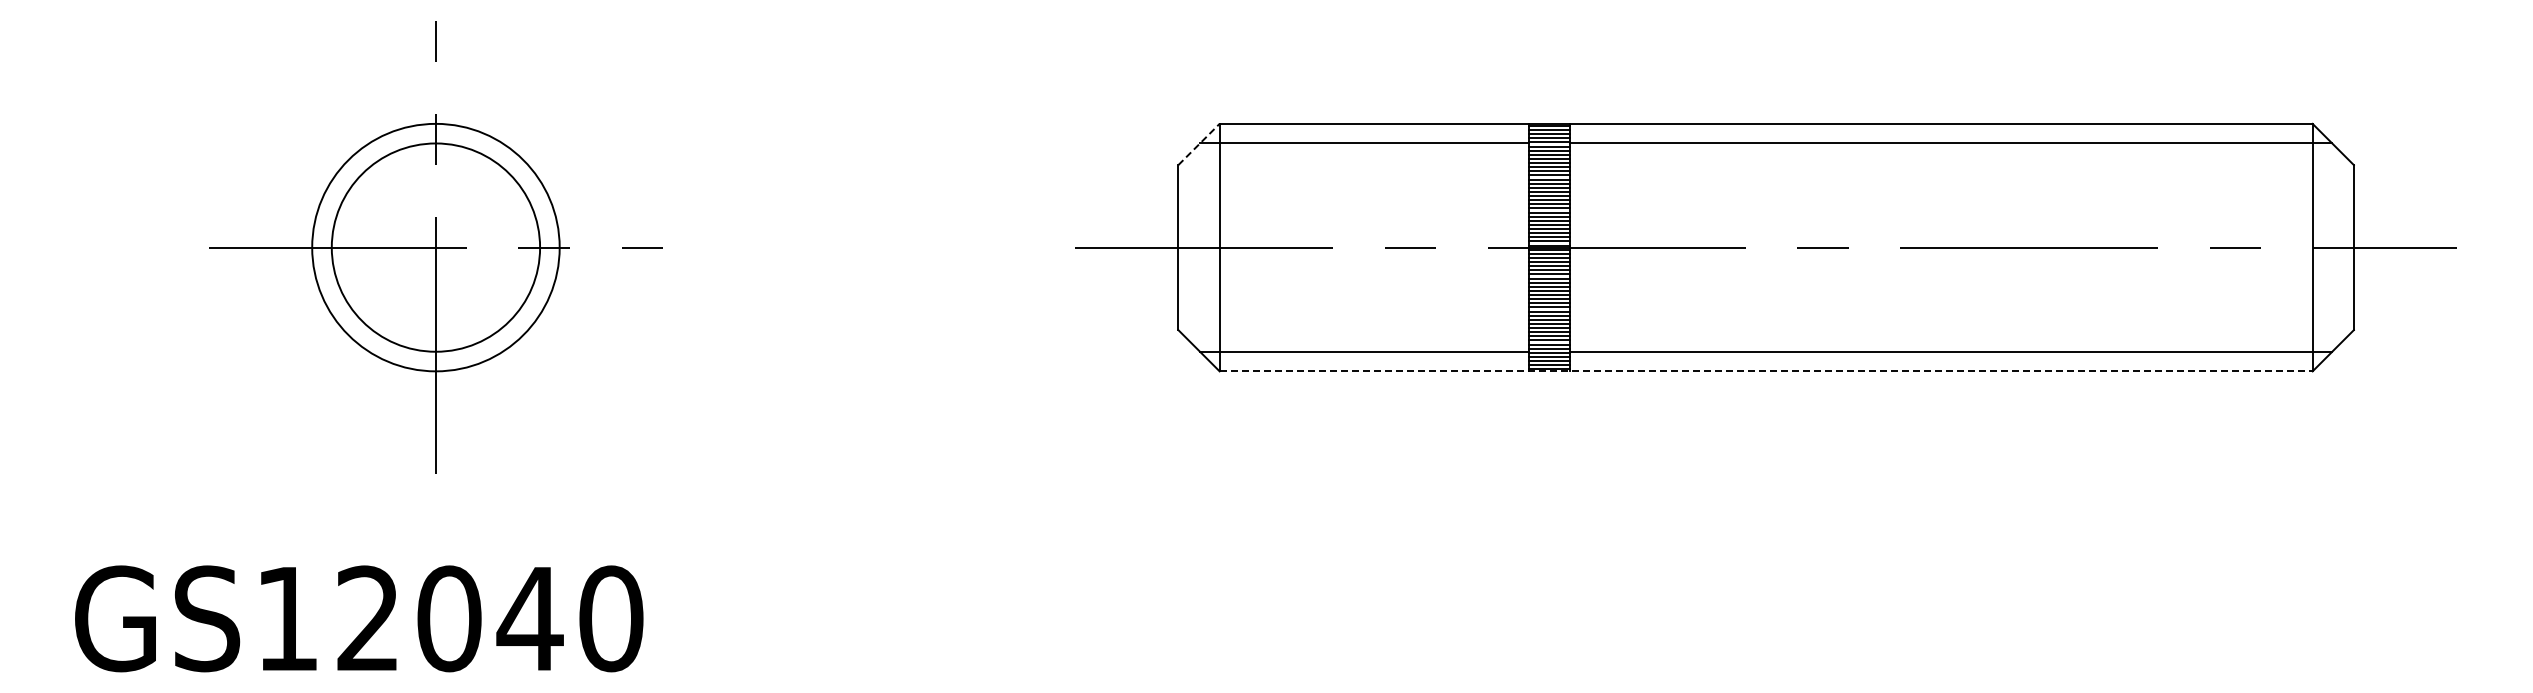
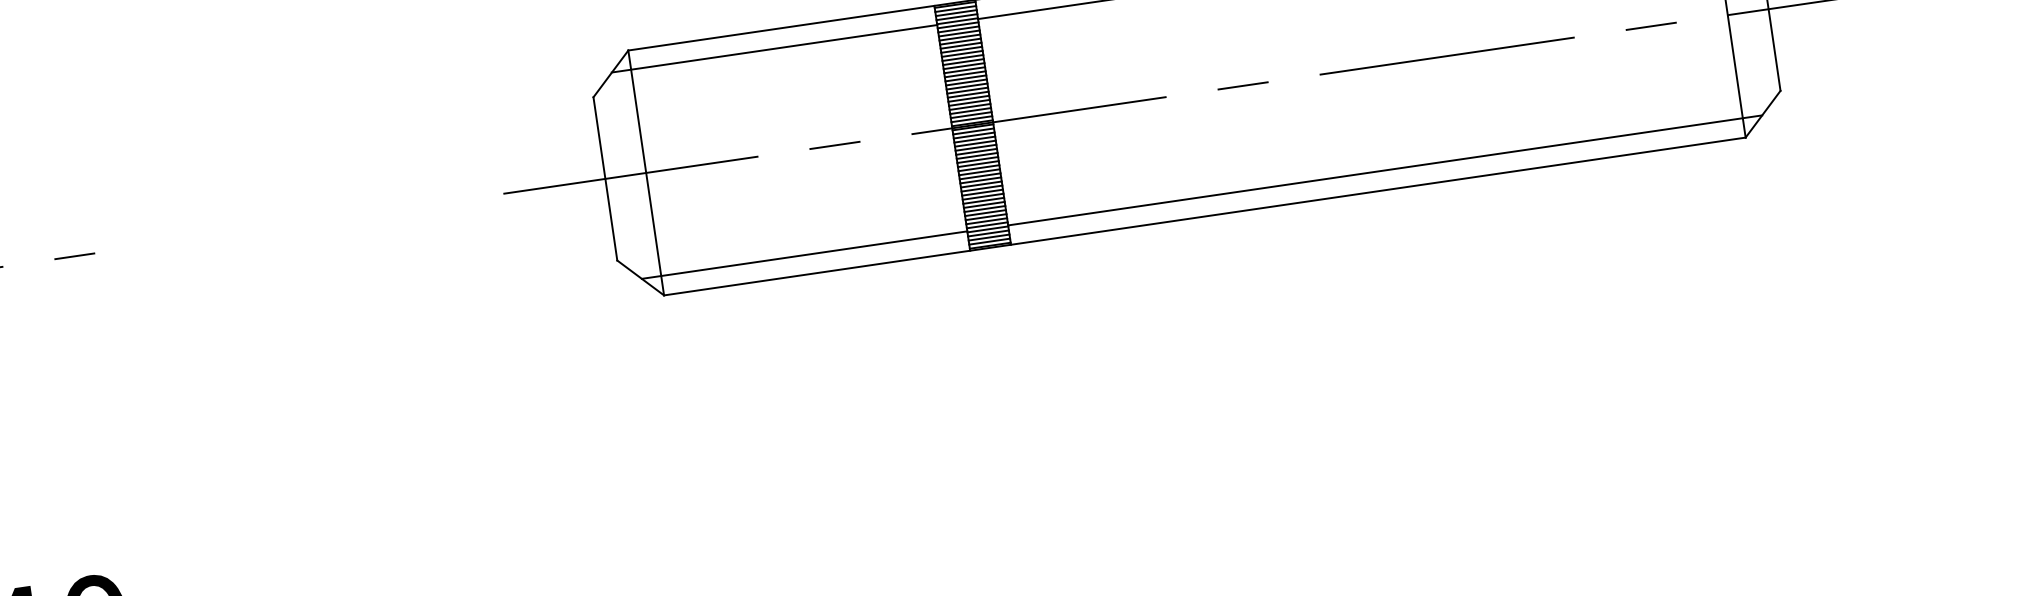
line: (1199, 144) -> (611, 73), dashed -> solid
line: (1766, 371) -> (1205, 216), dashed -> solid

